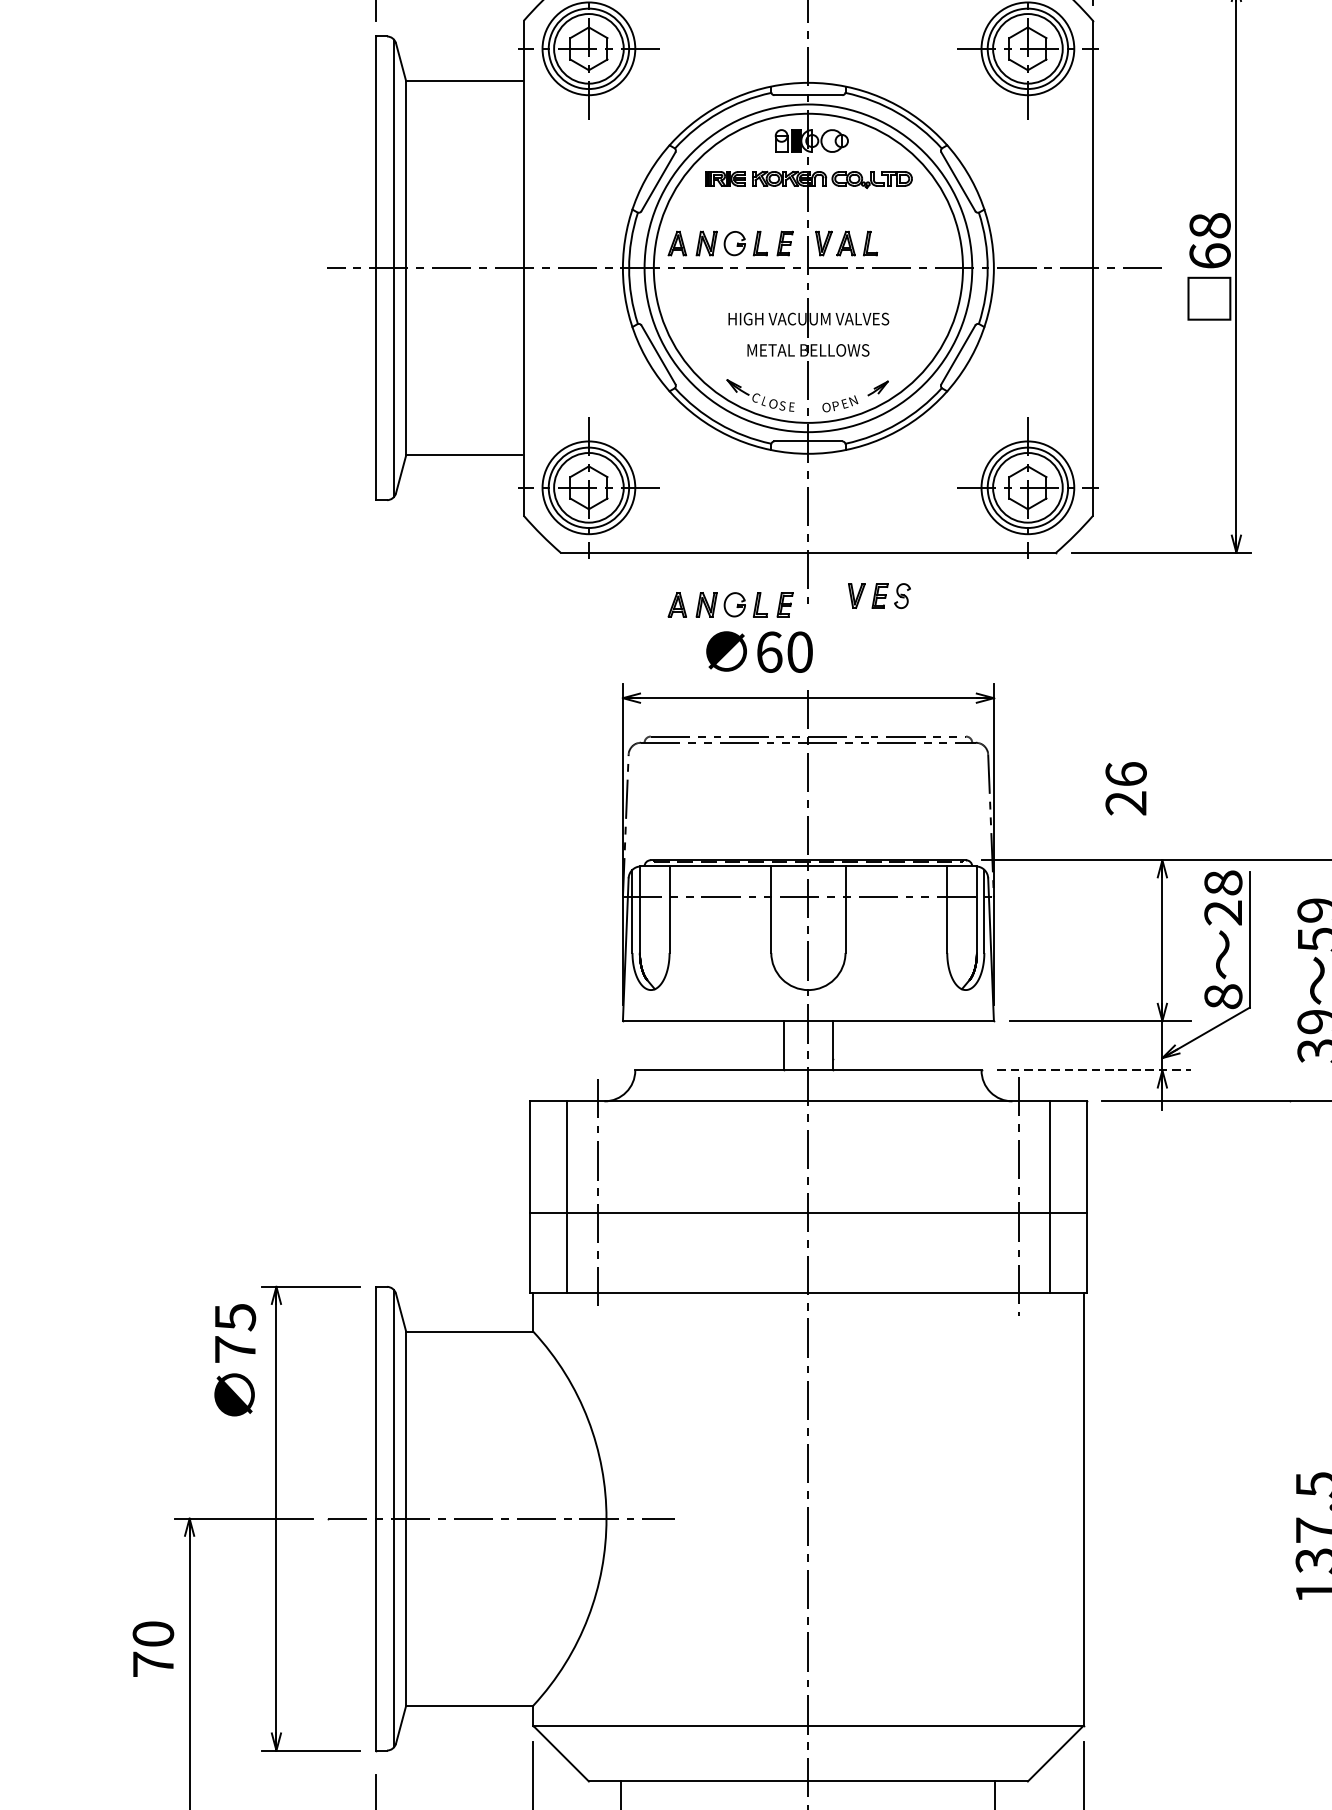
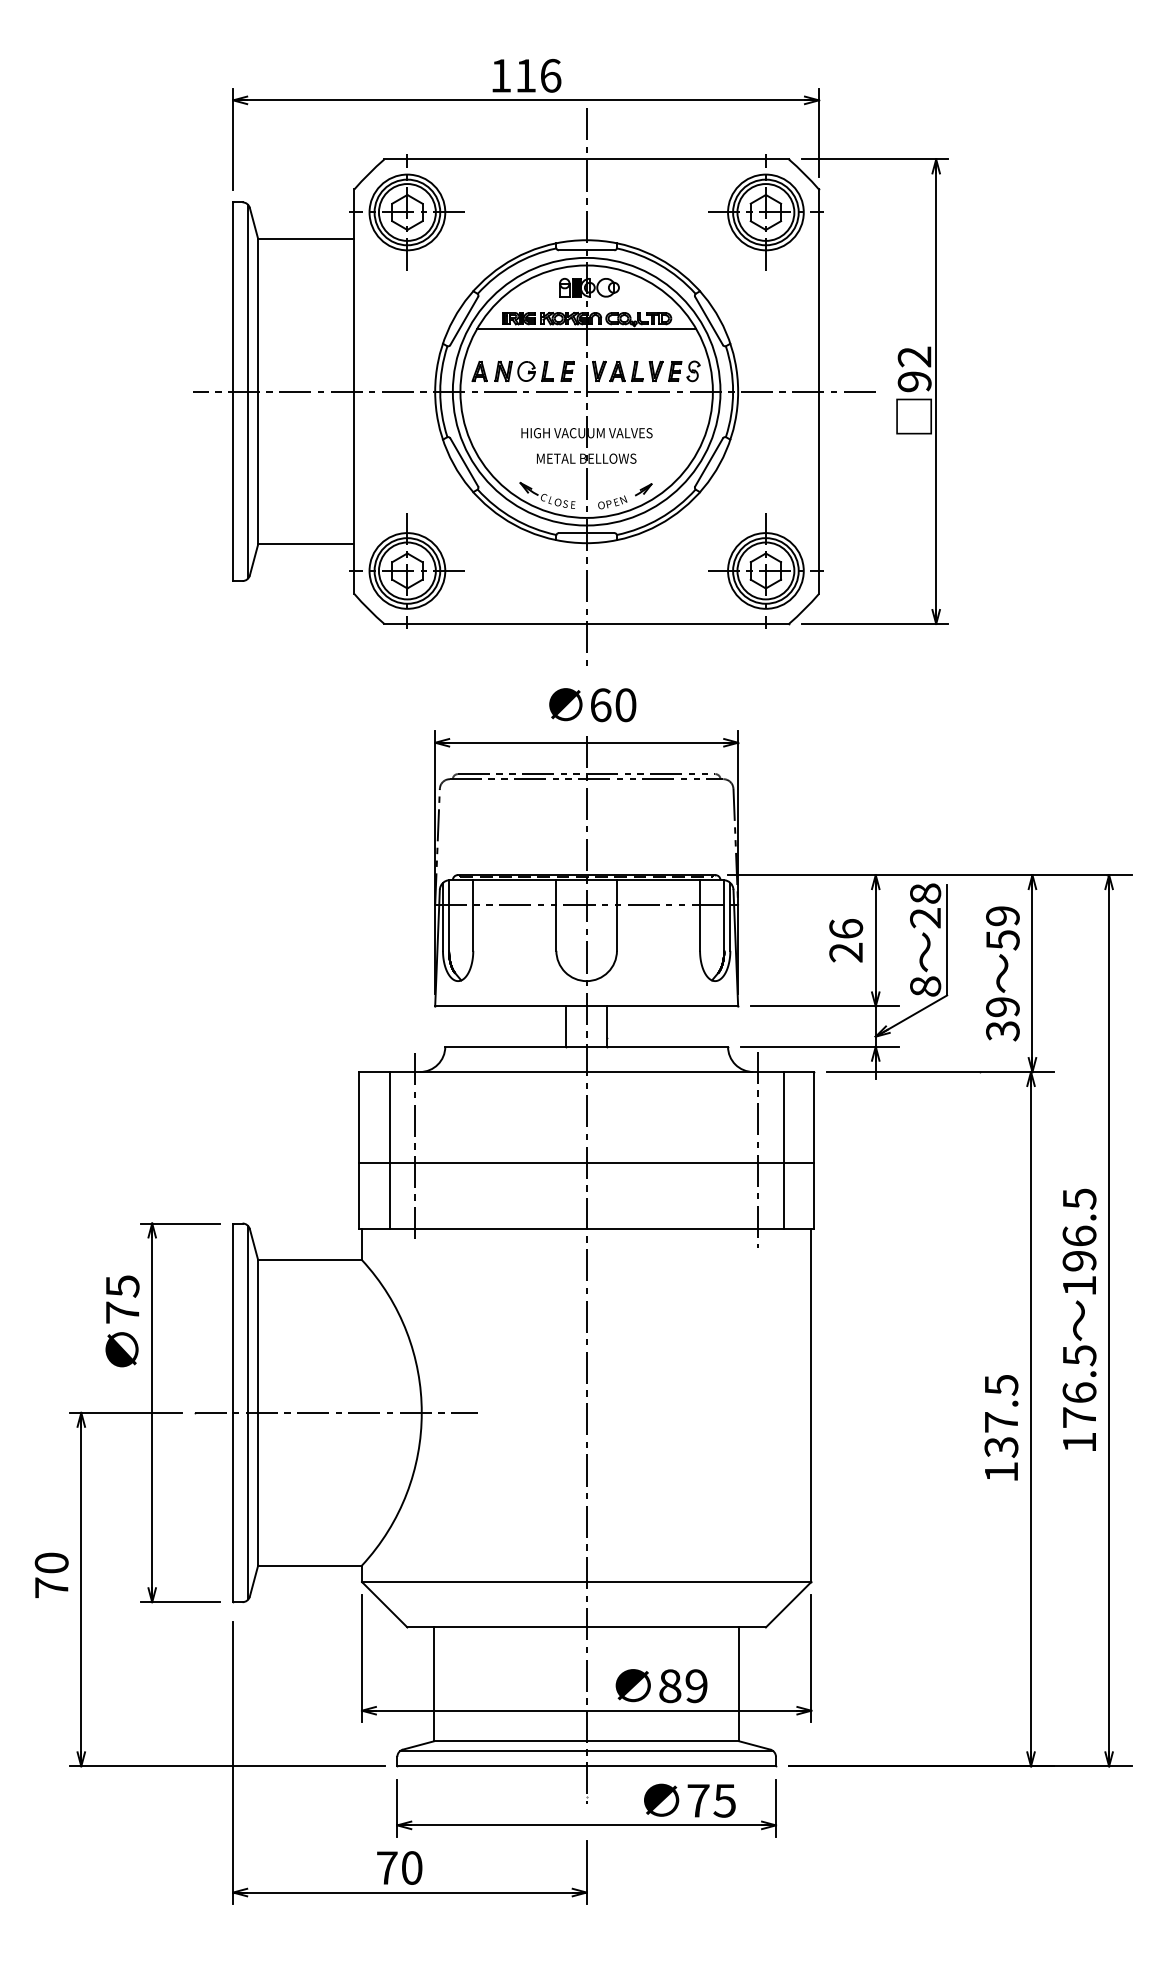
line: (808, 190) -> (586, 328), added
text: (1209, 241) -> (914, 369), 68 -> 92
part: (879, 596) -> (674, 371), moved
part: (729, 604) -> (522, 666), removed
text: (759, 652) -> (592, 705), moved
text: (1126, 788) -> (846, 940), moved
line: (1093, 1070) -> (819, 1046), dashed -> solid
text: (235, 1360) -> (122, 1321), moved
text: (153, 1648) -> (51, 1574), moved

